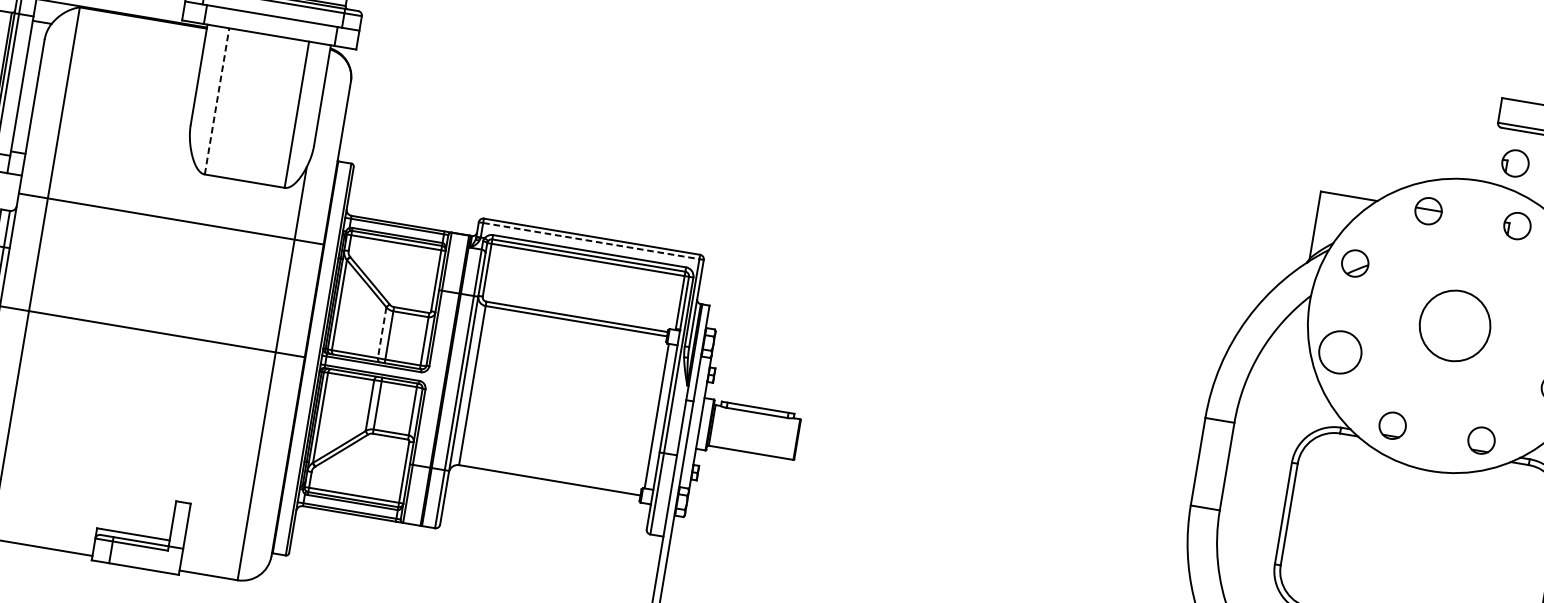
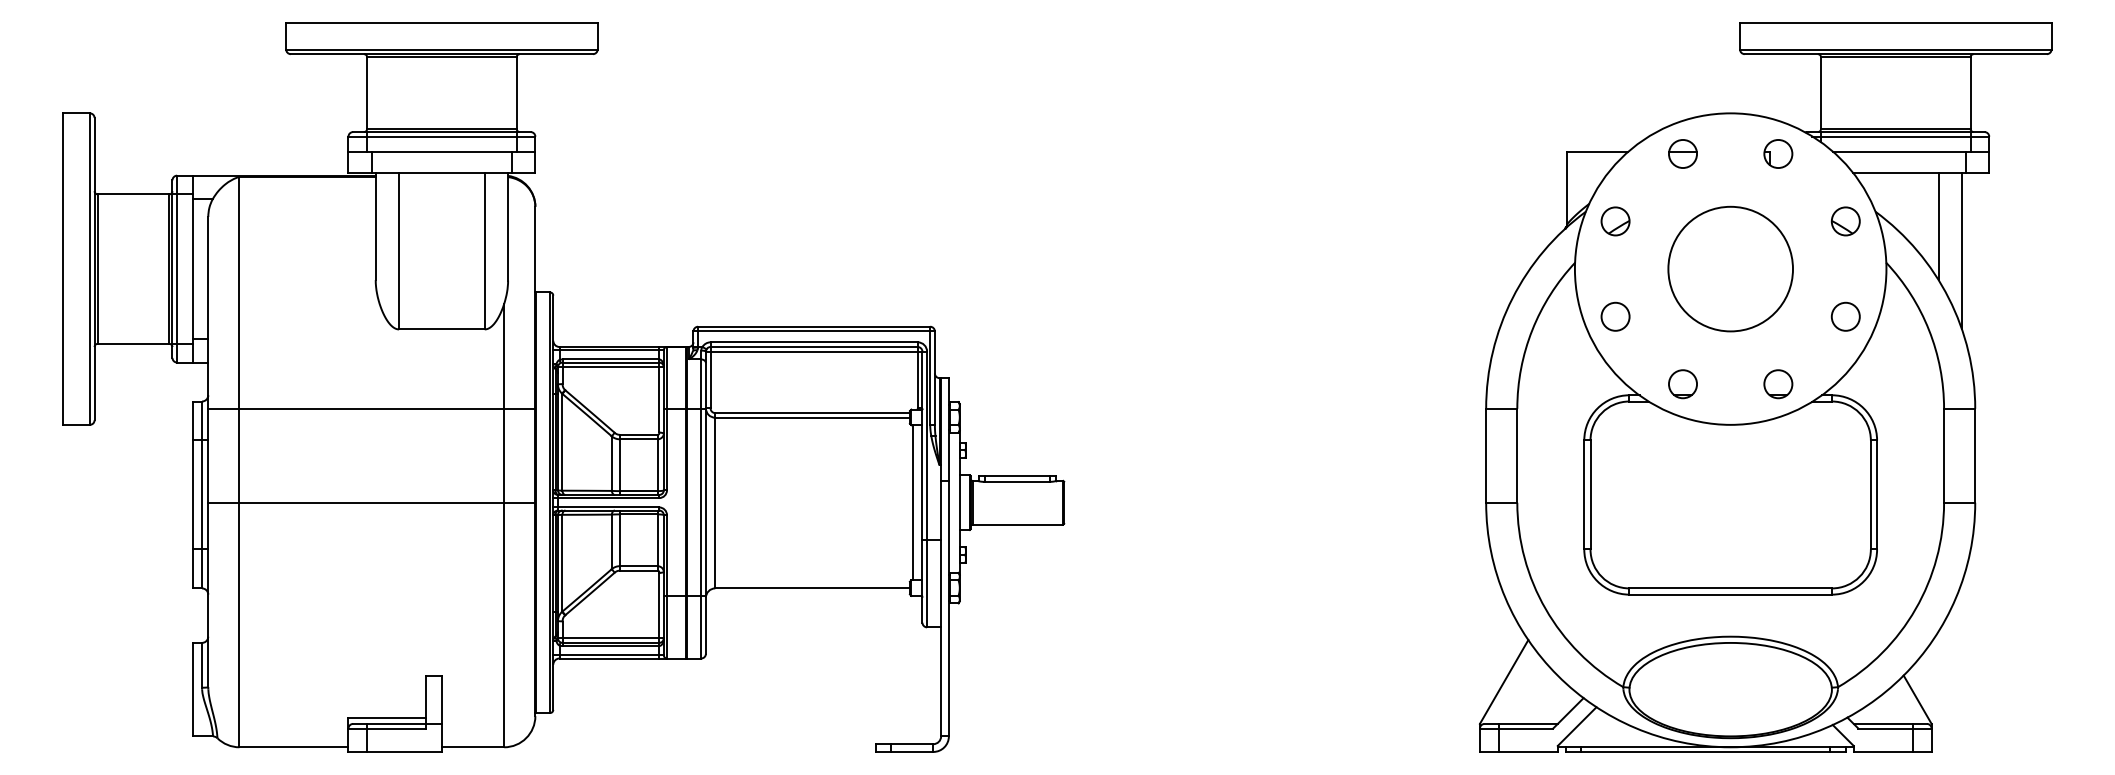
line: (217, 101) -> (399, 250), dashed -> solid
part: (1515, 163) -> (1765, 88), removed
line: (171, 218) -> (371, 408), moved
line: (591, 241) -> (814, 331), dashed -> solid
circle: (1454, 325) -> (1730, 268), size x1.67
line: (381, 333) -> (611, 464), dashed -> solid
circle: (1340, 352) -> (1615, 316), size x0.62

